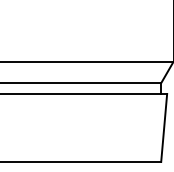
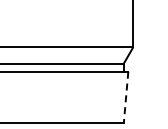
line: (164, 128) -> (126, 97), solid -> dashed

